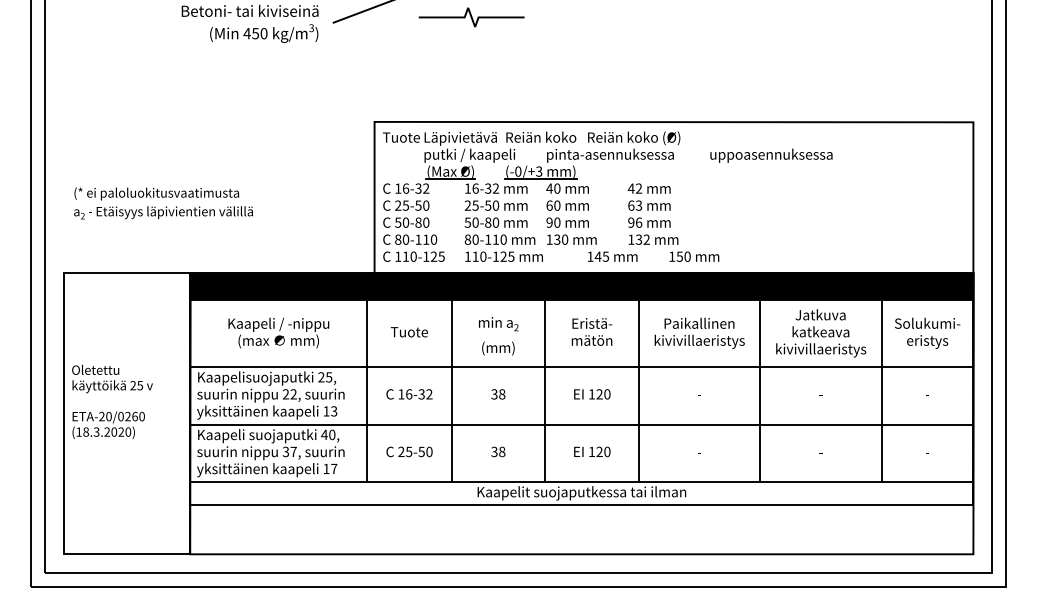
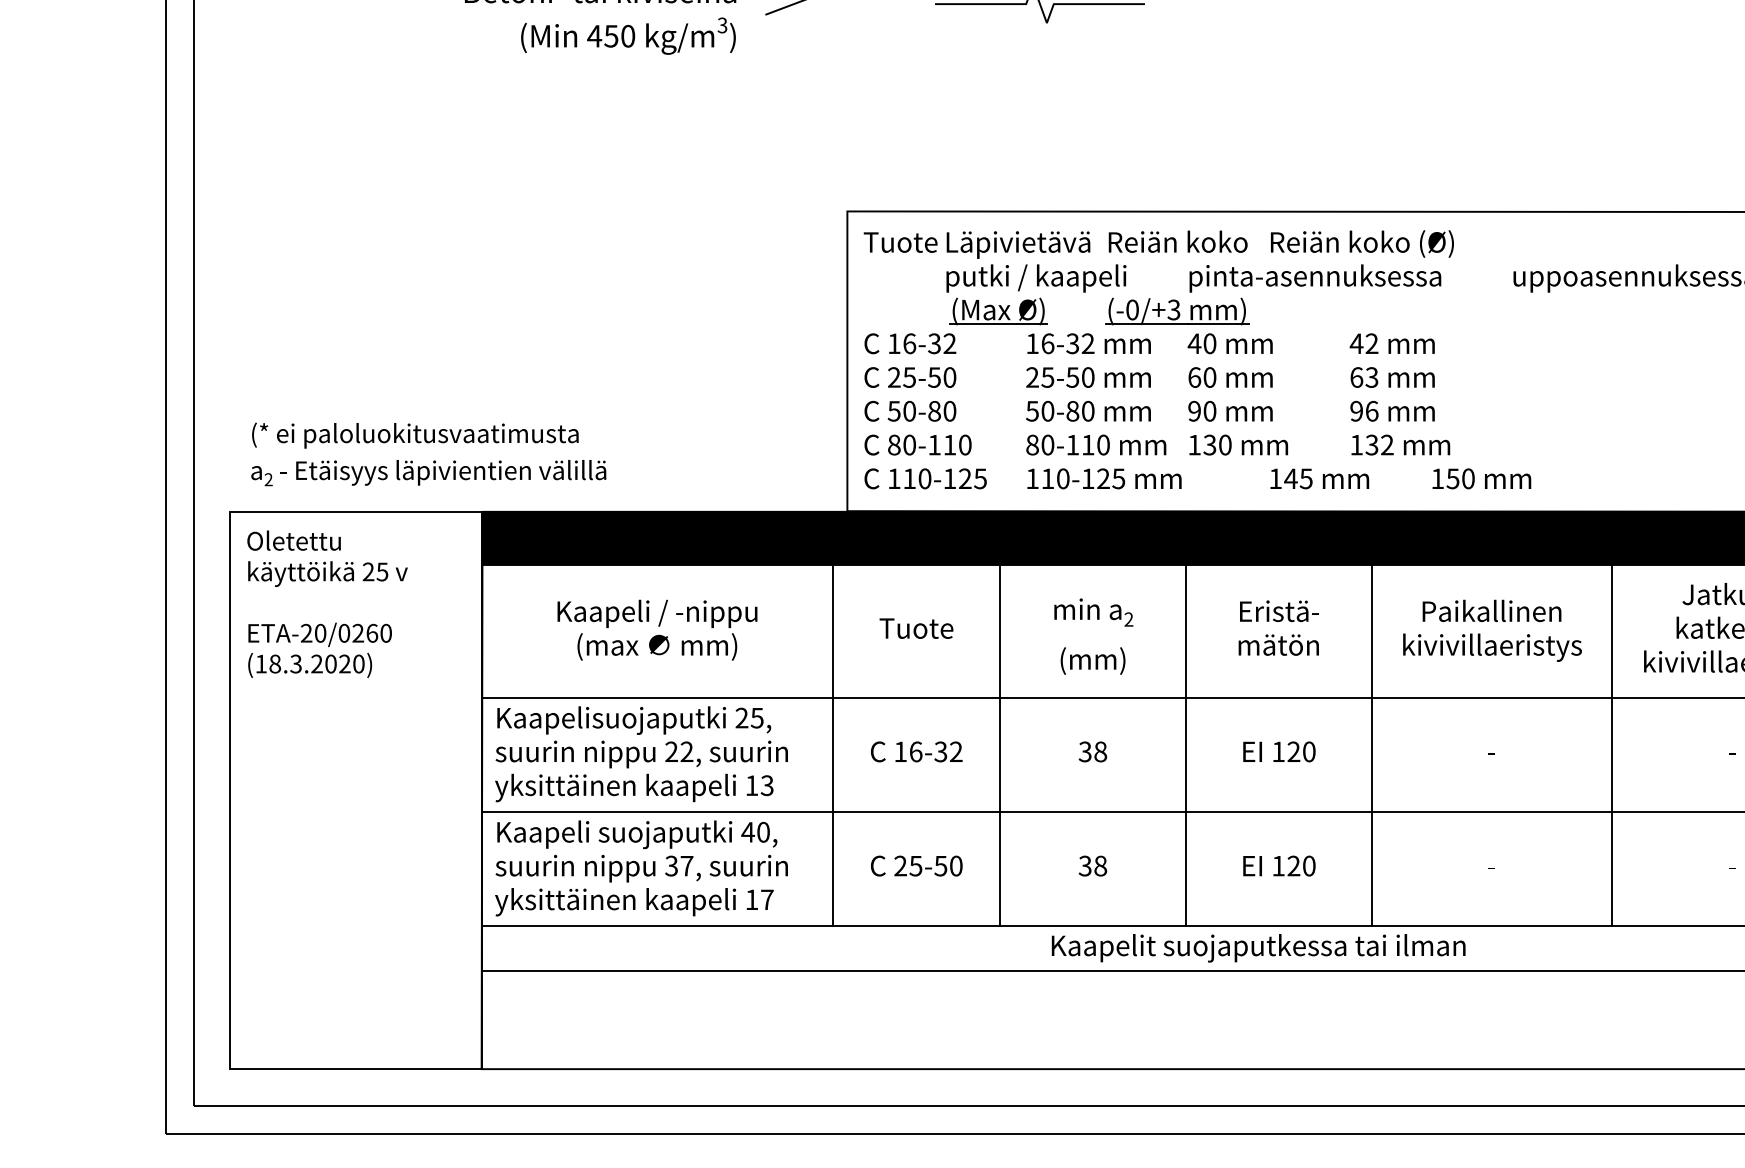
text: (163, 203) -> (428, 454), moved
text: (112, 401) -> (327, 603), moved

